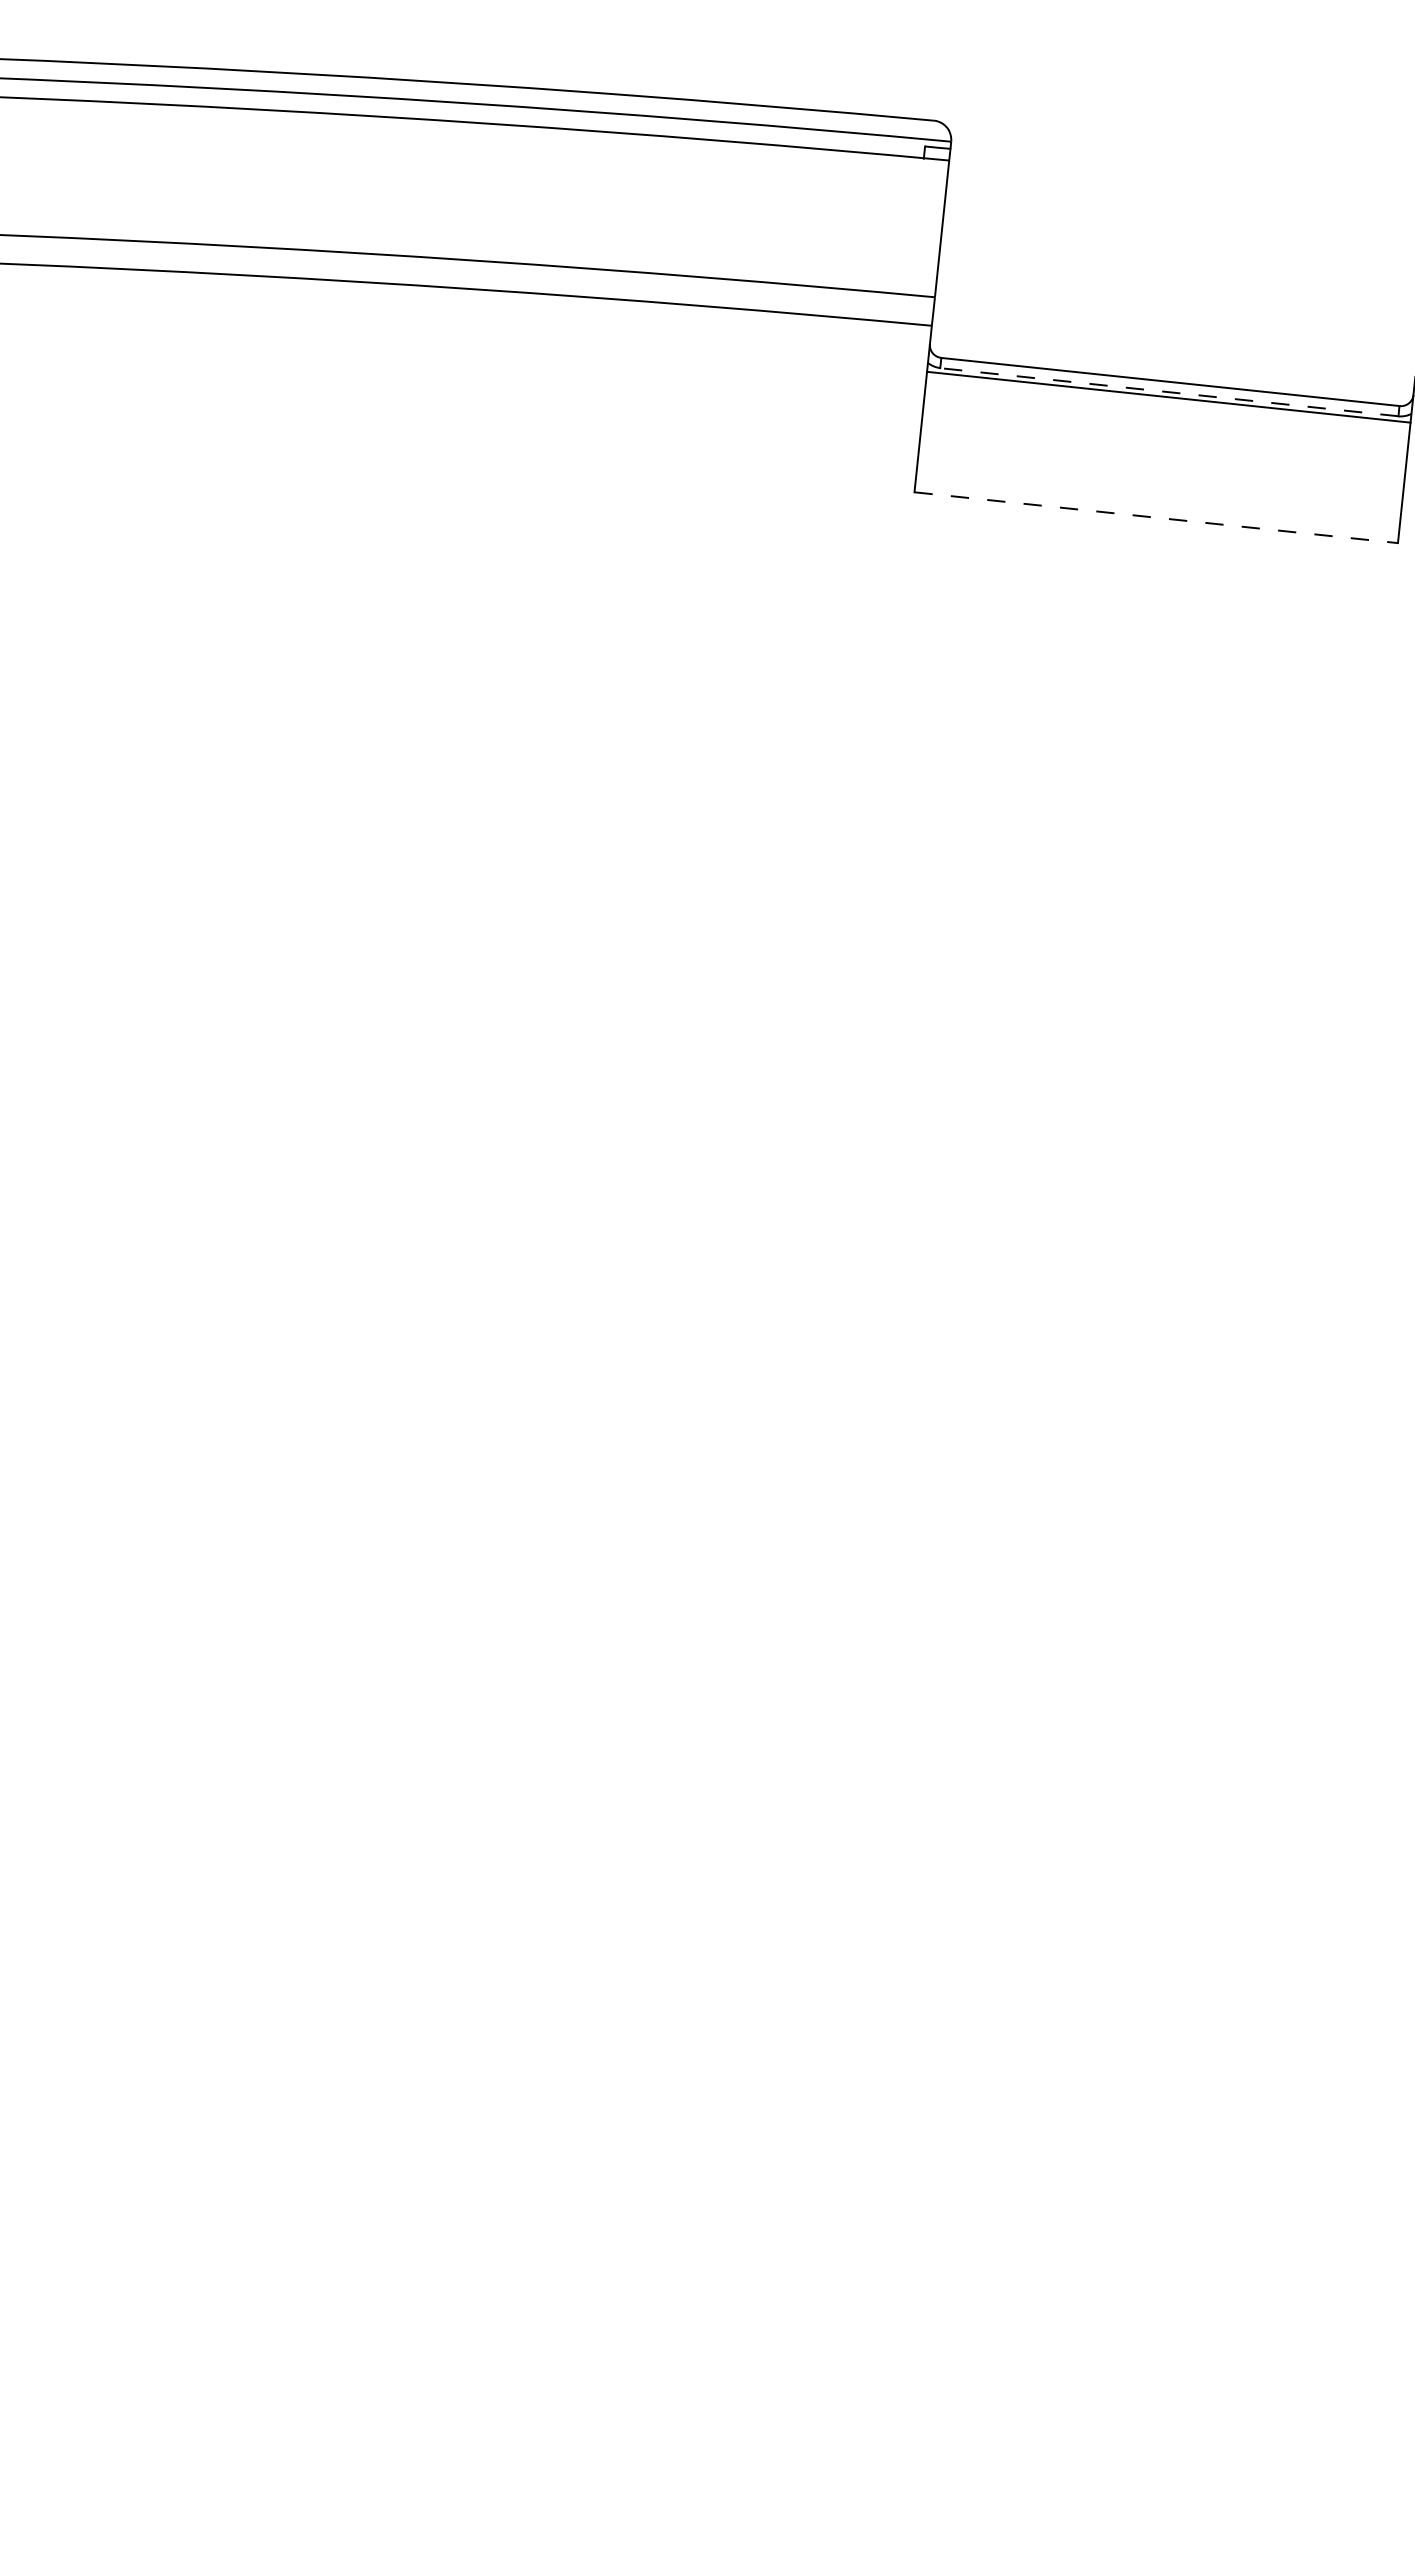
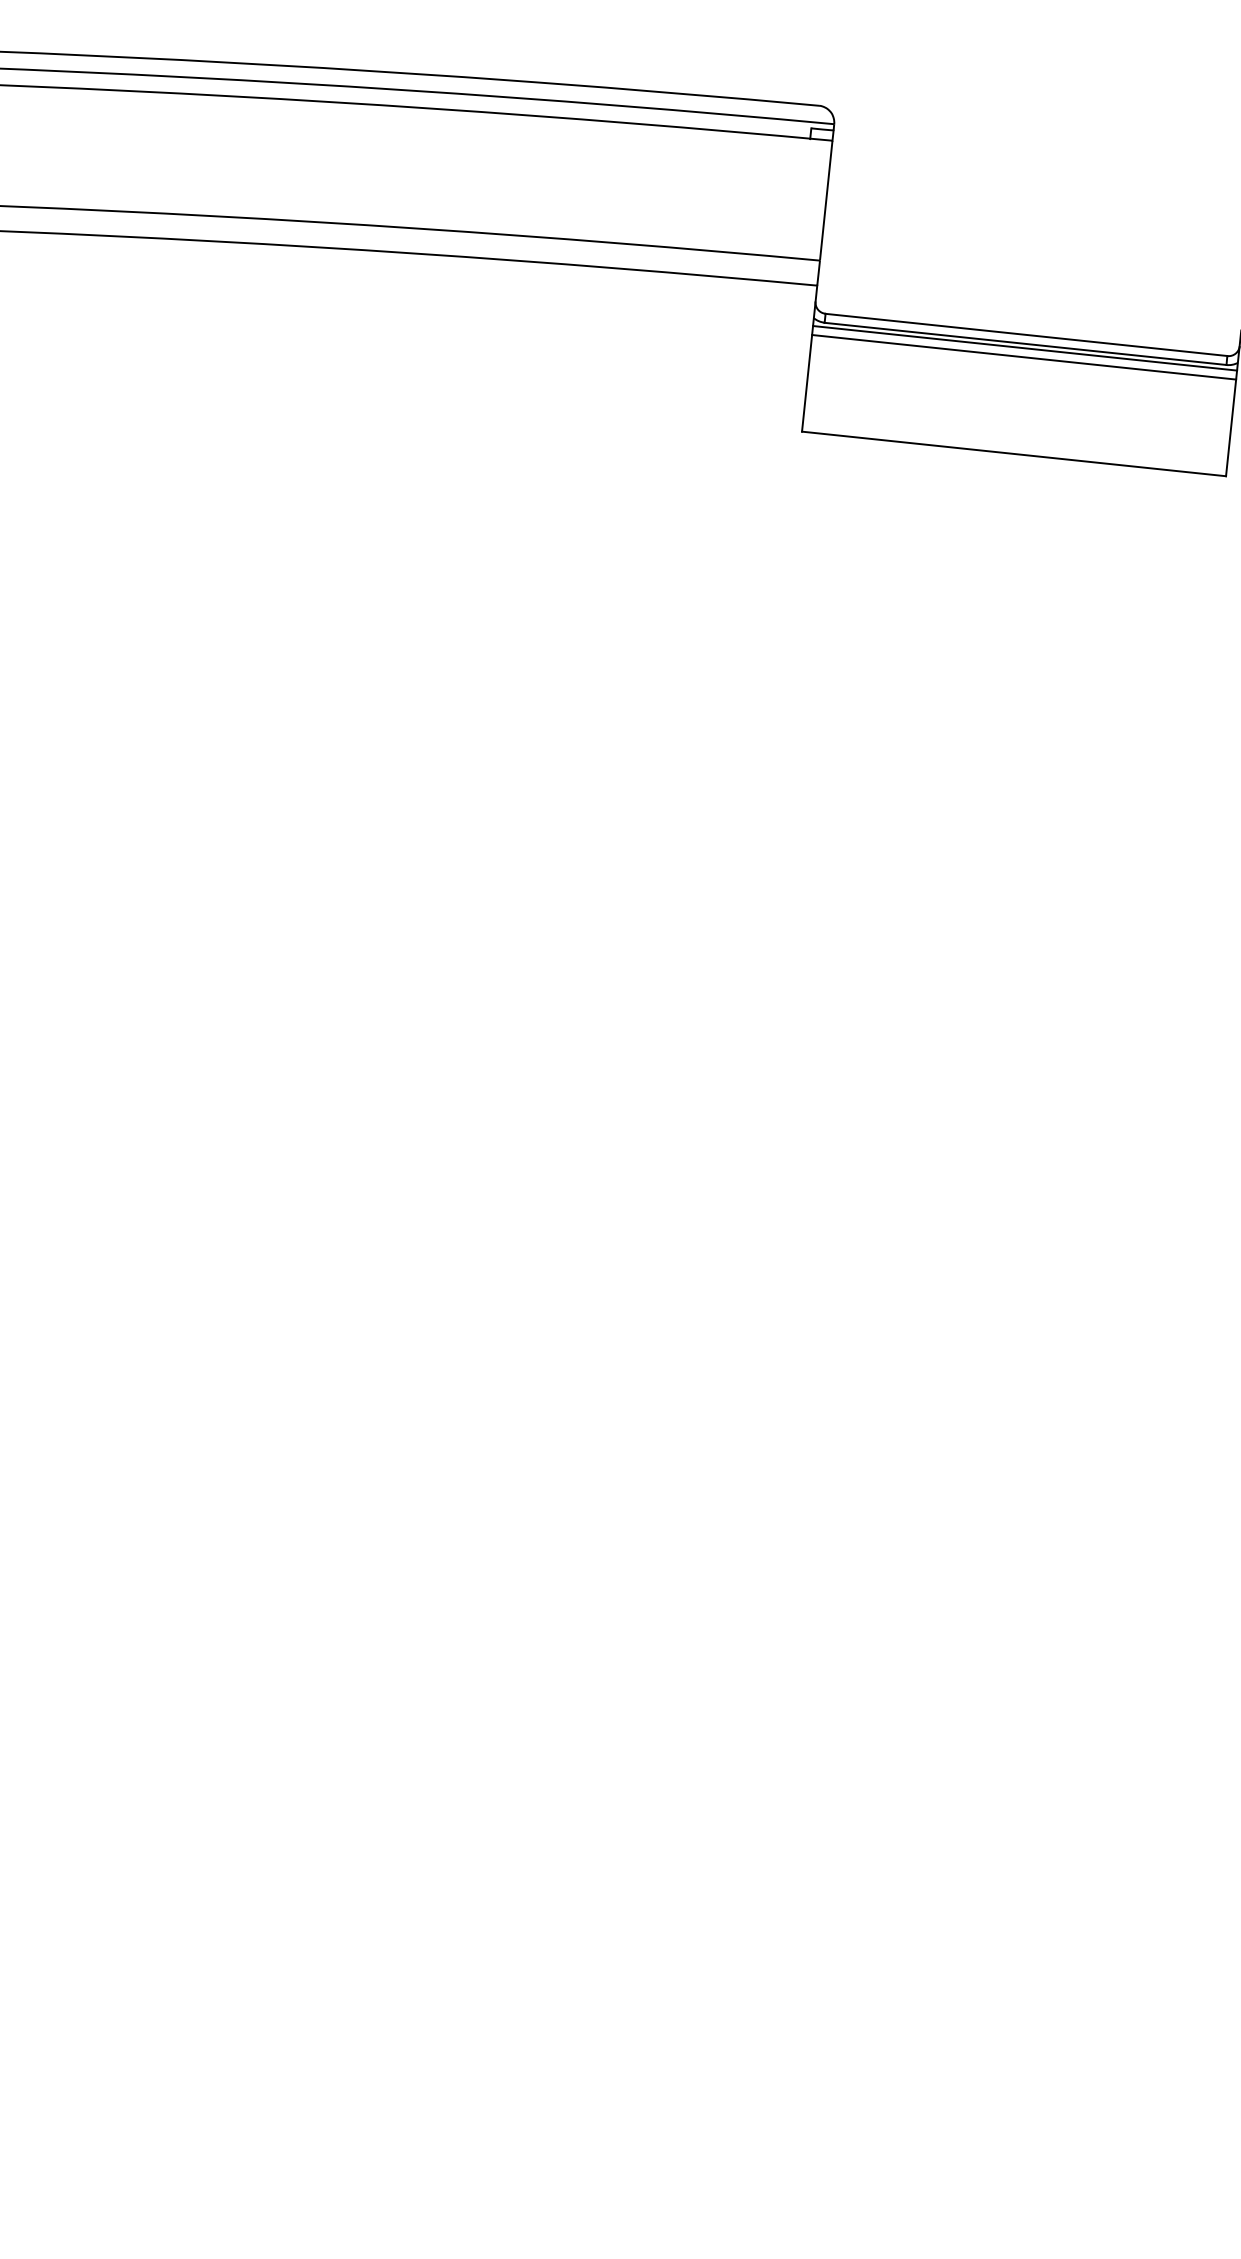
line: (1168, 392) -> (1024, 344), dashed -> solid
line: (1167, 407) -> (1023, 357), added
line: (1156, 517) -> (1014, 453), dashed -> solid

